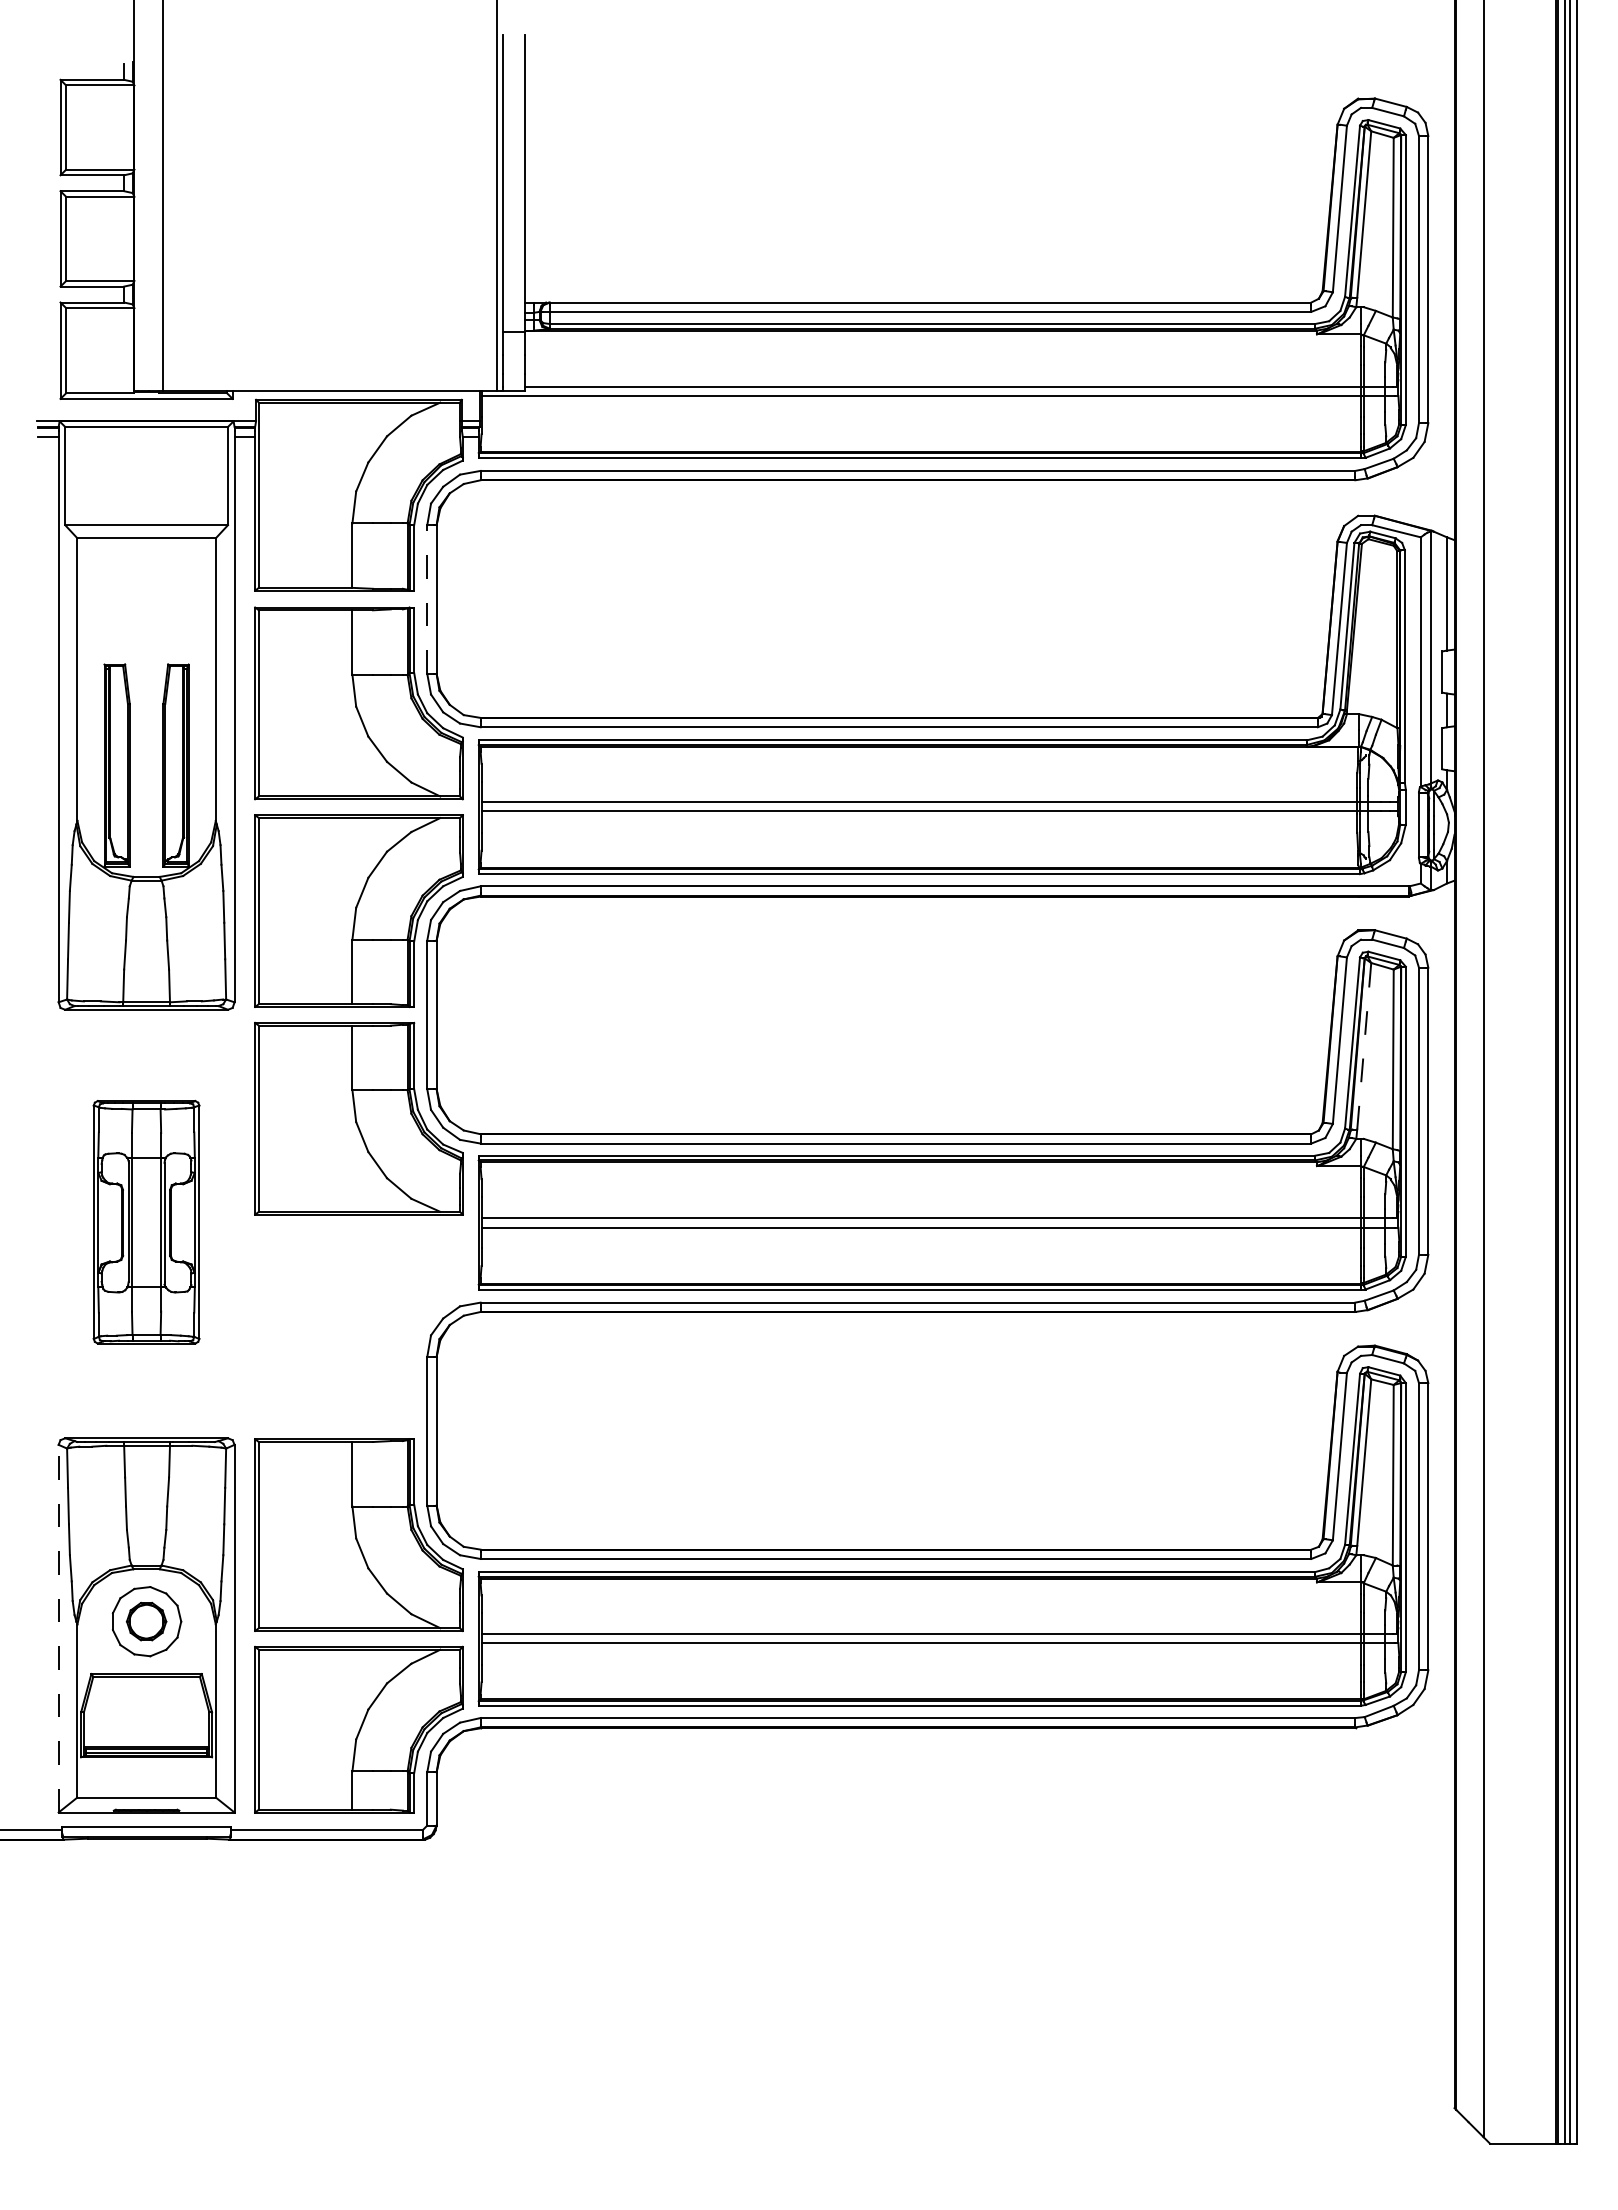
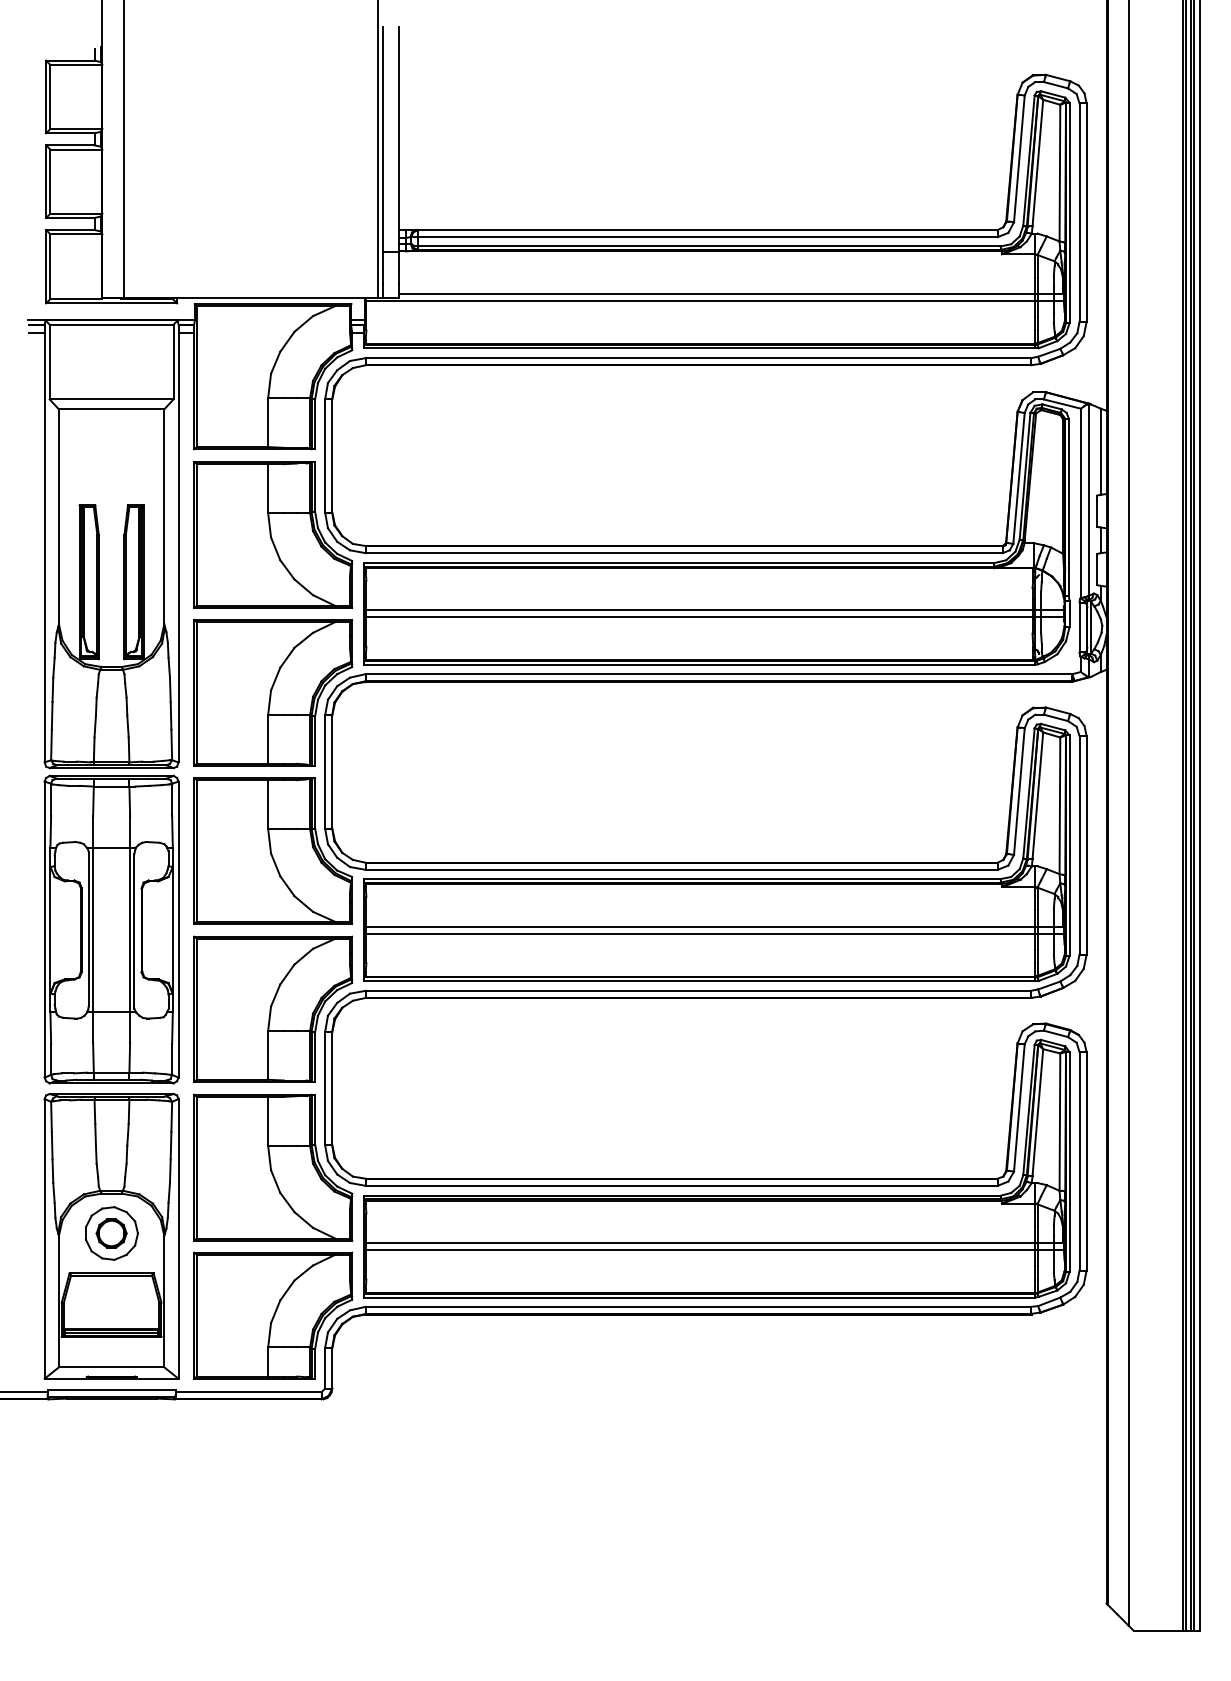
line: (427, 599) -> (325, 455), dashed -> solid
line: (1364, 1046) -> (1038, 795), dashed -> solid
part: (146, 1222) -> (111, 929), size x1.67
part: (358, 1326) -> (272, 1008), added
line: (58, 1628) -> (44, 1238), dashed -> solid

